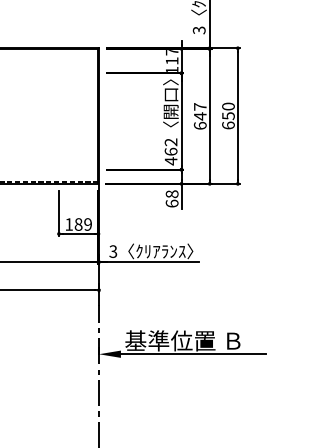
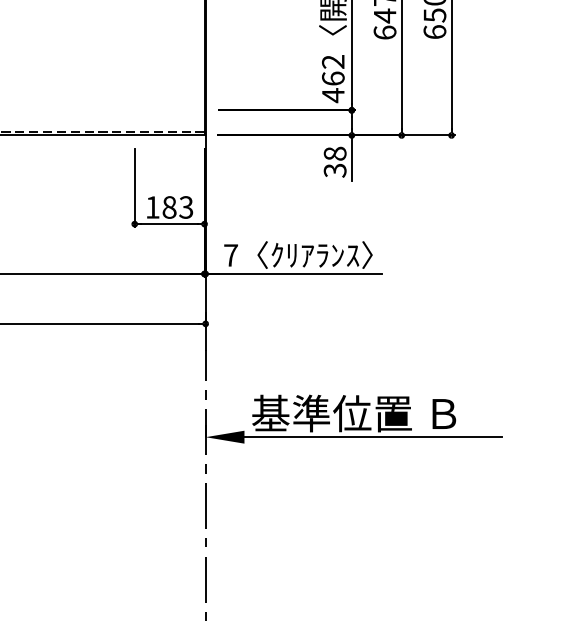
text: (171, 203) -> (334, 170), 68 -> 38
text: (87, 224) -> (185, 207), 189 -> 183
text: (113, 251) -> (231, 255), 3 -> 7

